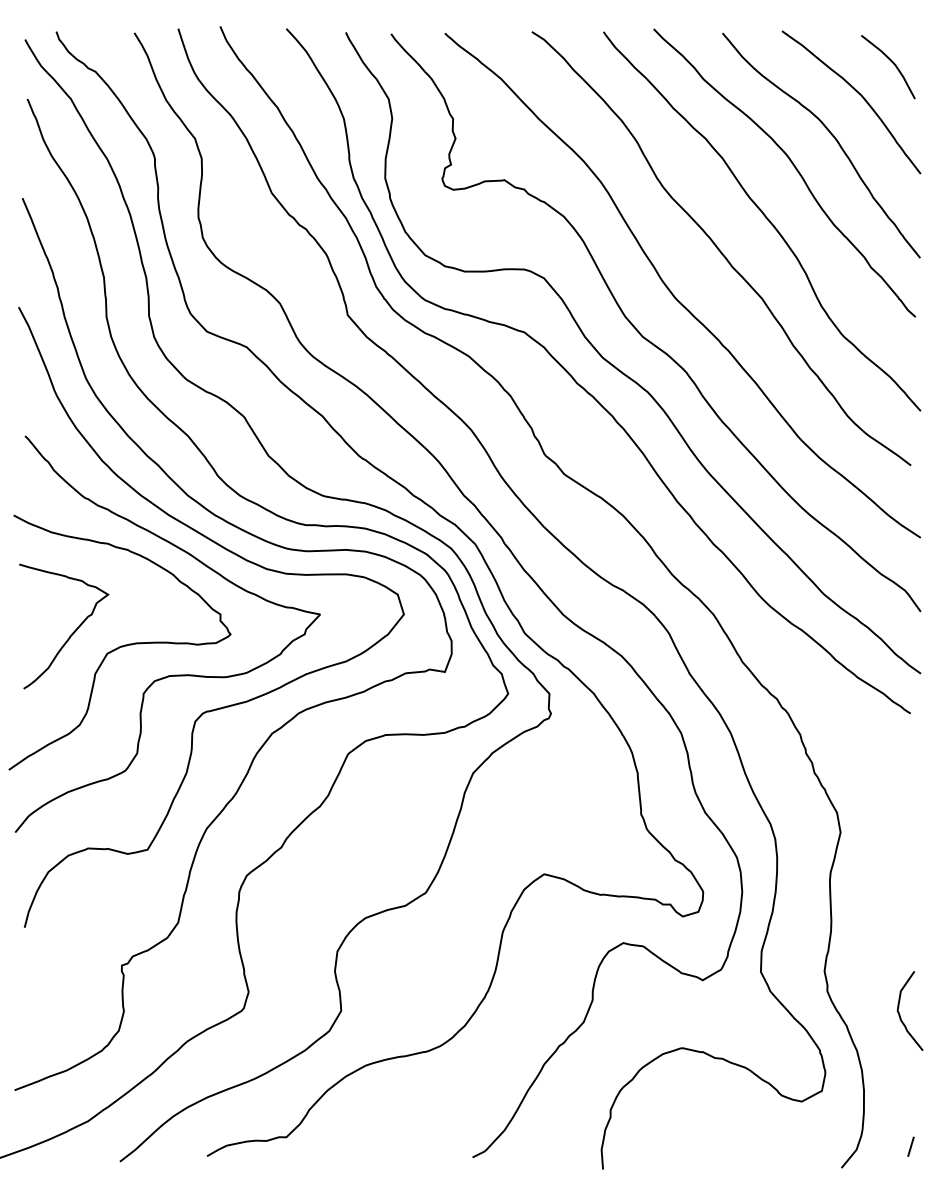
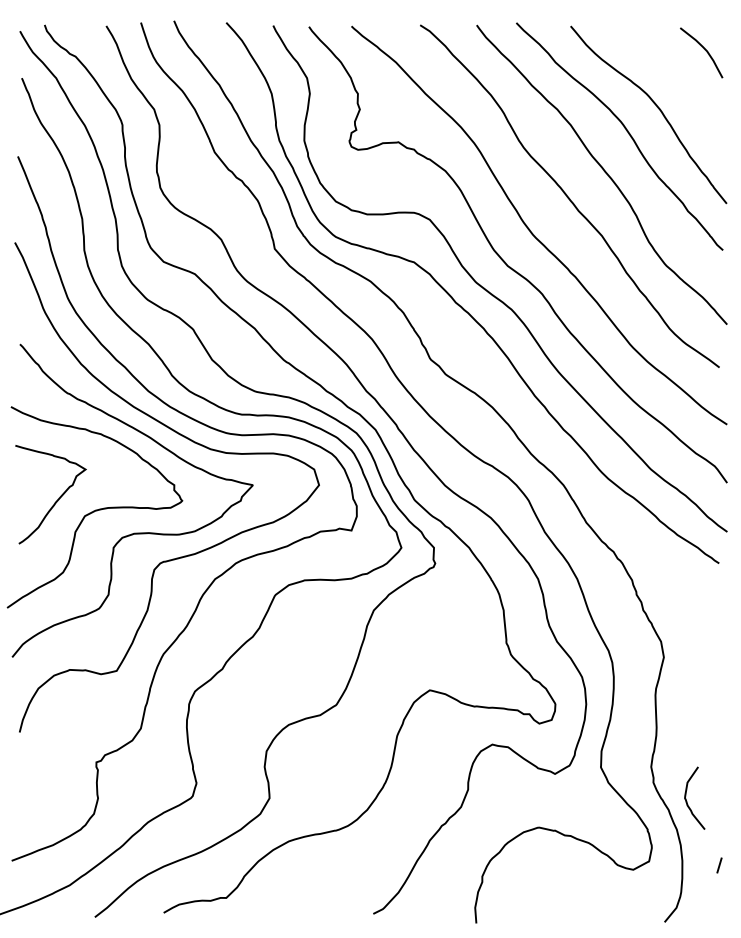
curve: (856, 93) -> (676, 73), removed
curve: (899, 1008) -> (686, 796), moved
line: (911, 1146) -> (719, 865), moved

